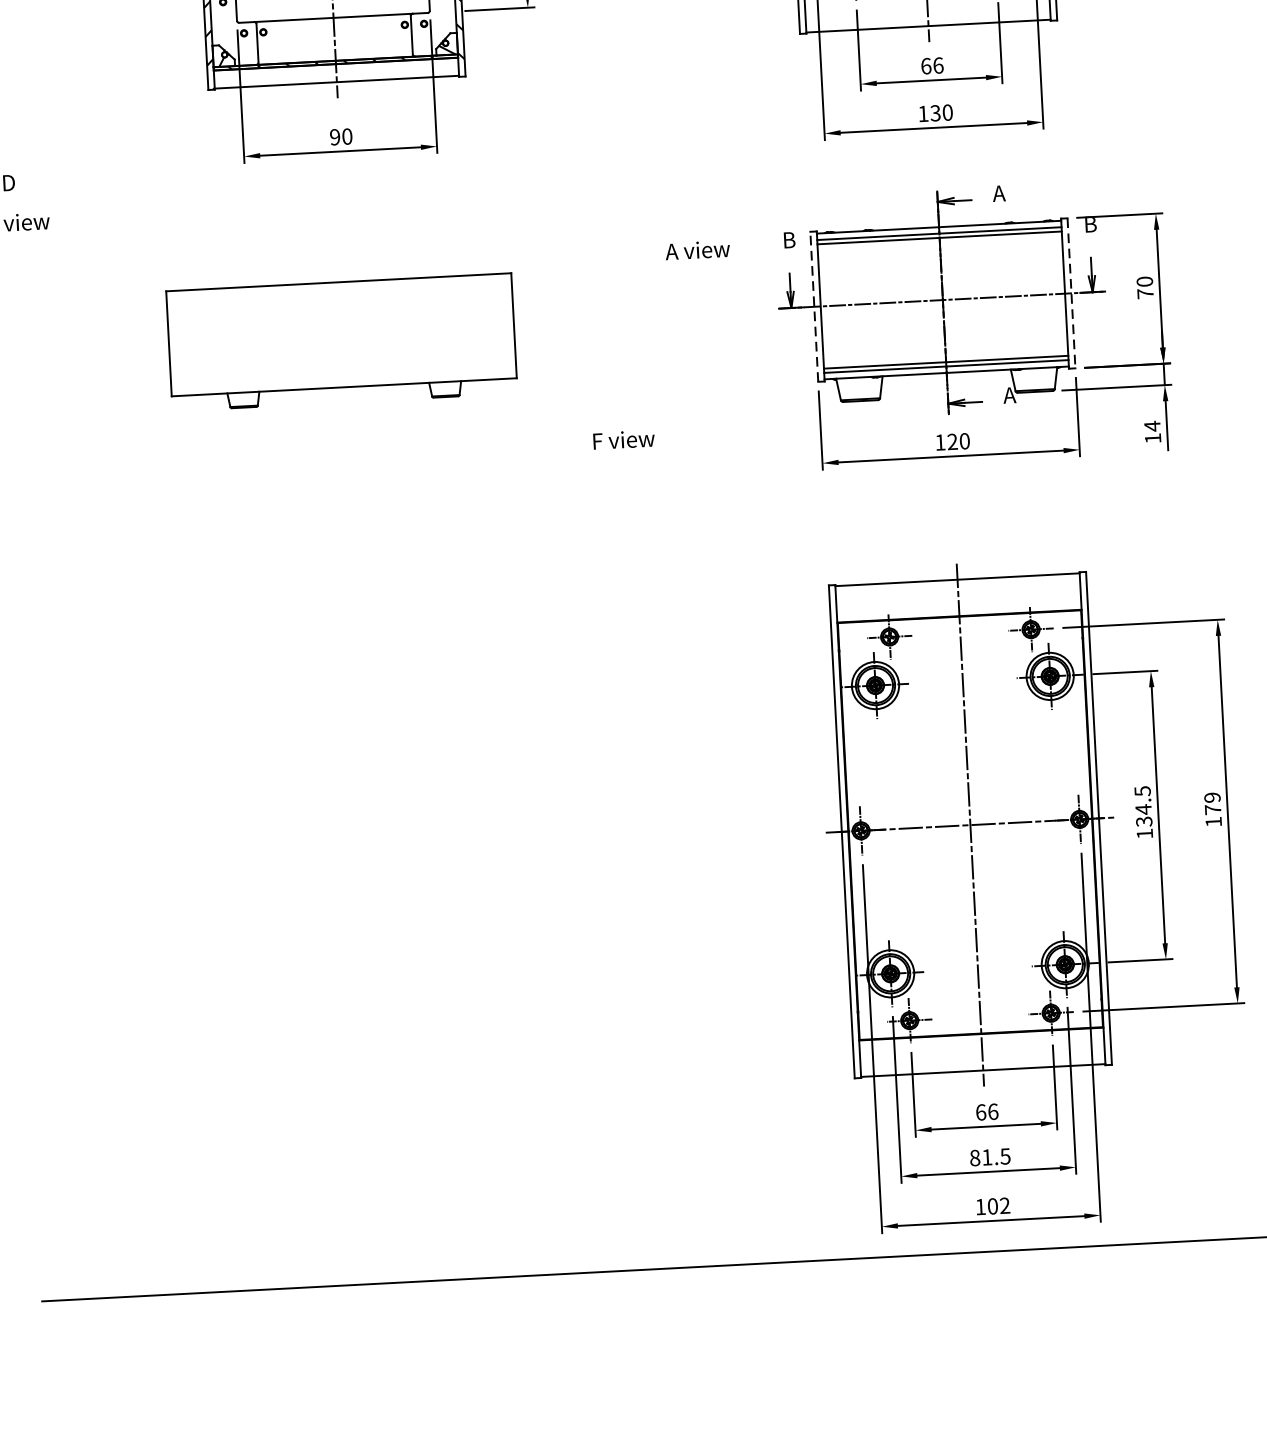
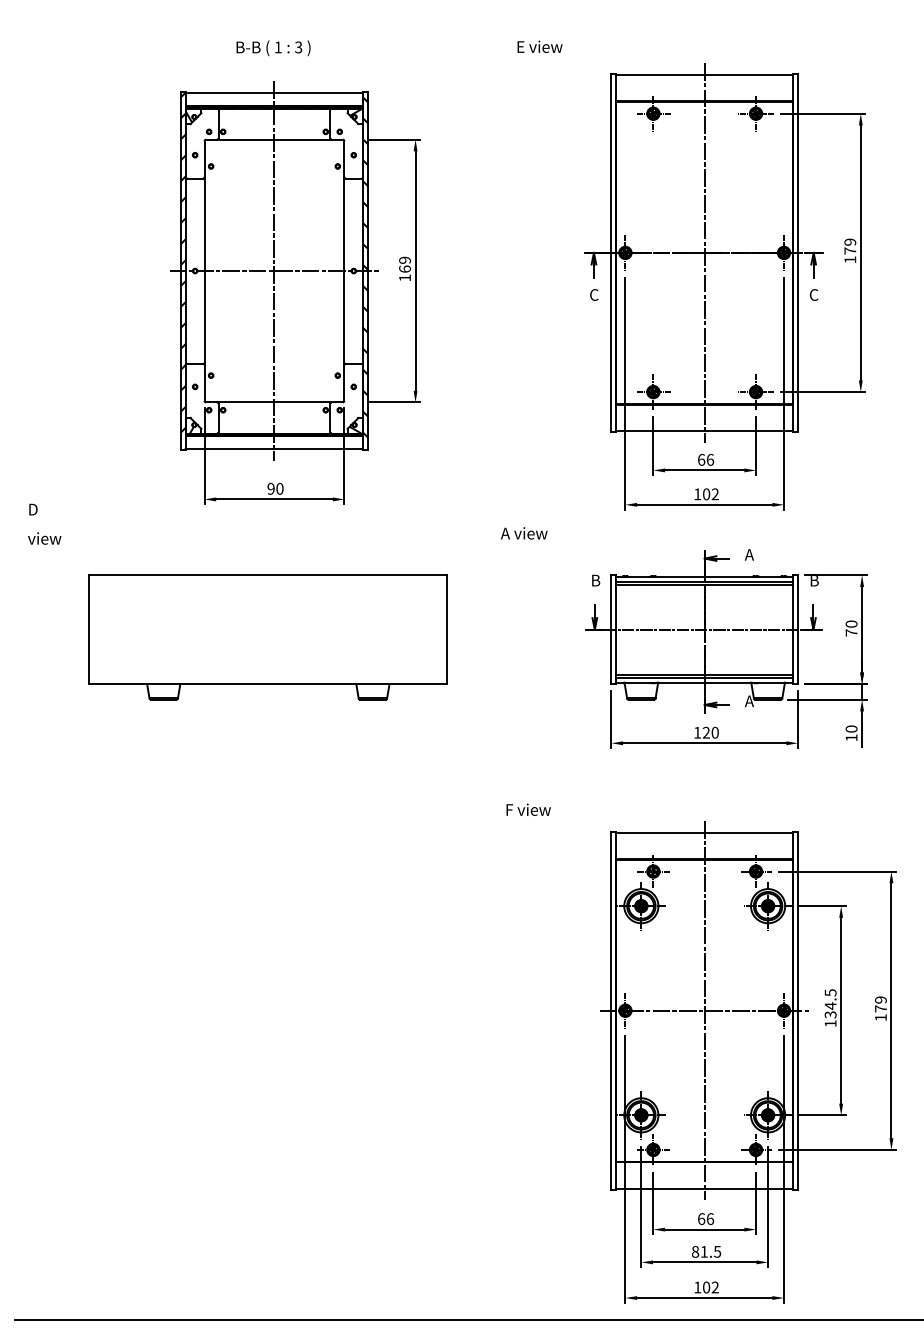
text: (941, 113) -> (710, 494), 130 -> 102
text: (698, 250) -> (524, 533), moved
line: (1072, 294) -> (798, 630), dashed -> solid
line: (814, 306) -> (611, 629), dashed -> solid
part: (340, 342) -> (267, 637), size x1.43
text: (1152, 426) -> (851, 729), 14 -> 10
text: (623, 439) -> (528, 809), moved

